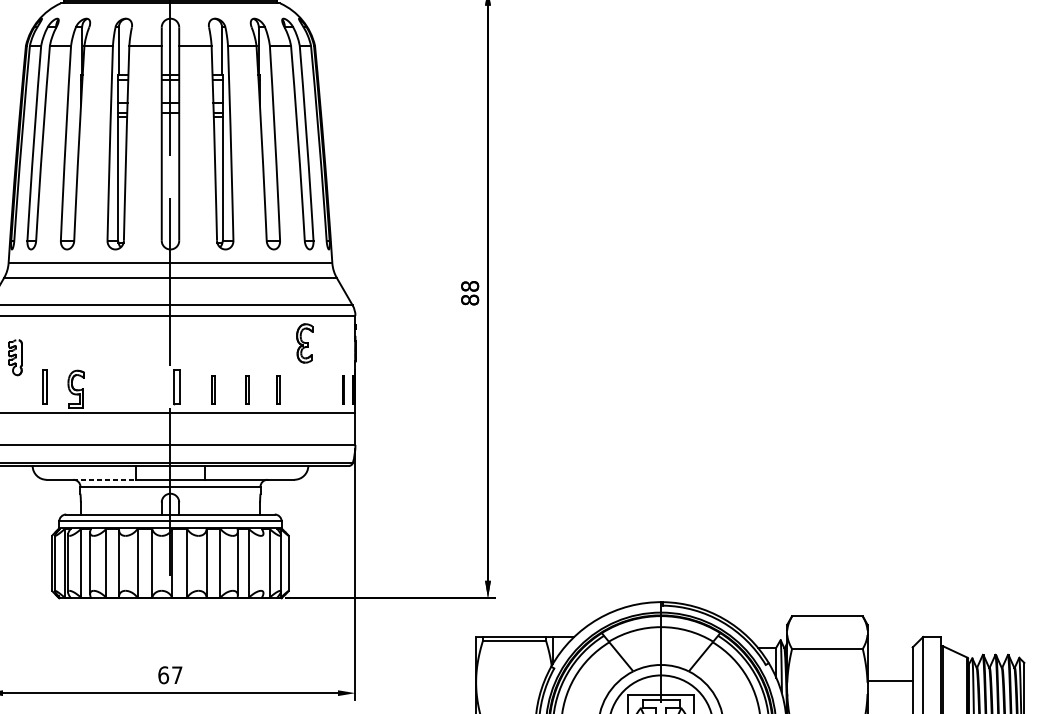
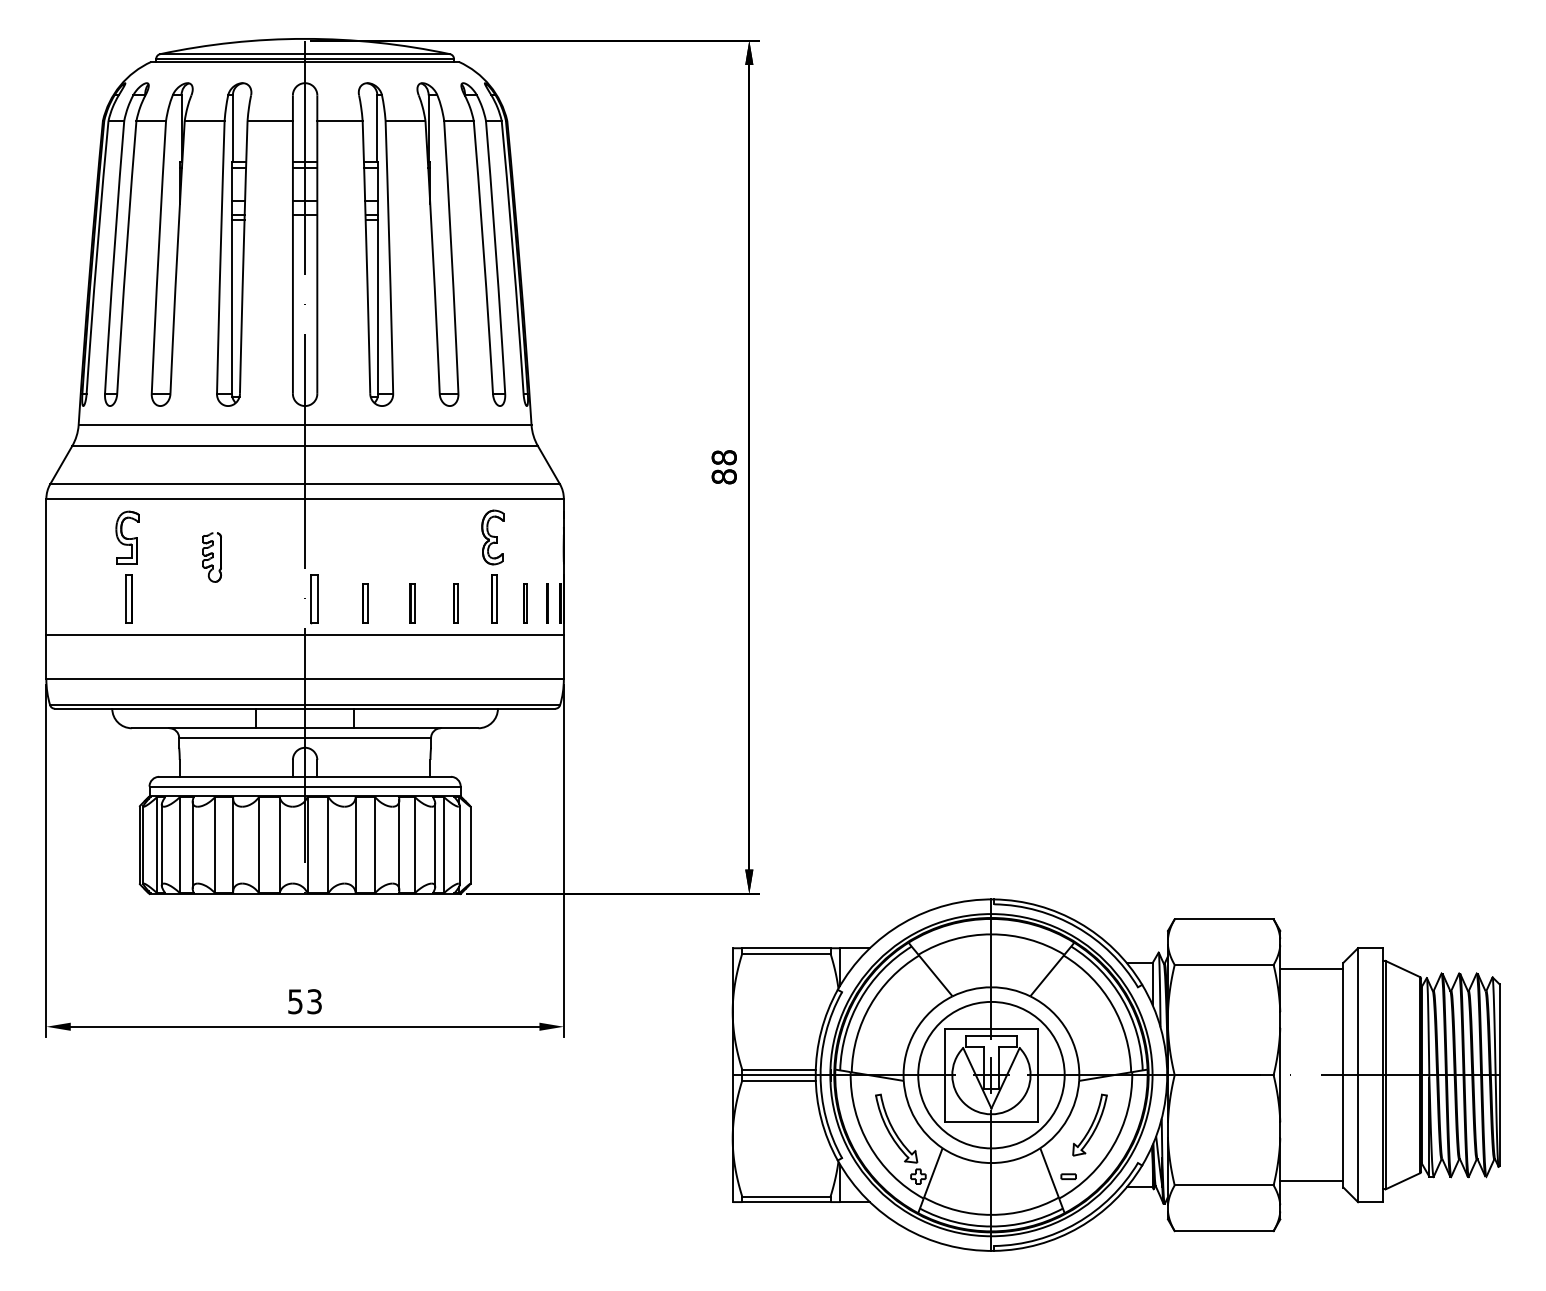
part: (14, 357) -> (211, 557), moved
part: (305, 387) -> (494, 598), added
part: (76, 389) -> (127, 537), moved
line: (327, 390) -> (524, 603), added
line: (105, 479) -> (213, 728), dashed -> solid
line: (263, 562) -> (435, 844), added
text: (170, 675) -> (304, 1001), 67 -> 53
line: (889, 680) -> (1311, 969), moved

